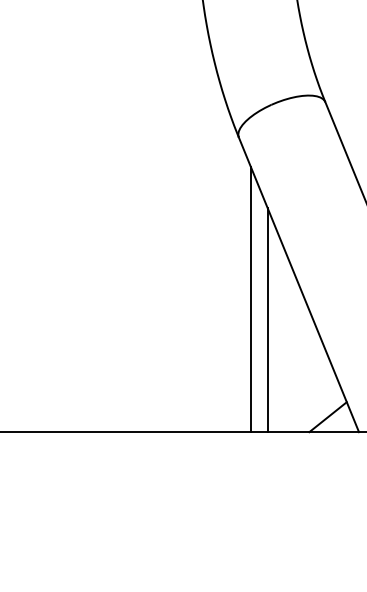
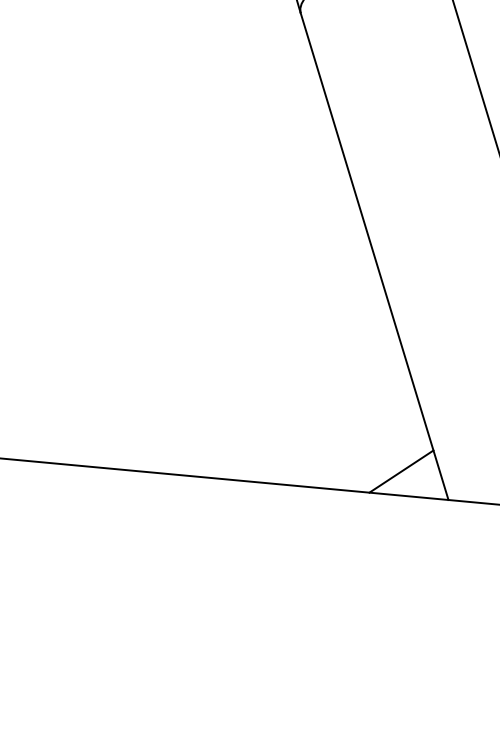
line: (251, 299) -> (296, 273), removed
line: (267, 320) -> (319, 308), removed

